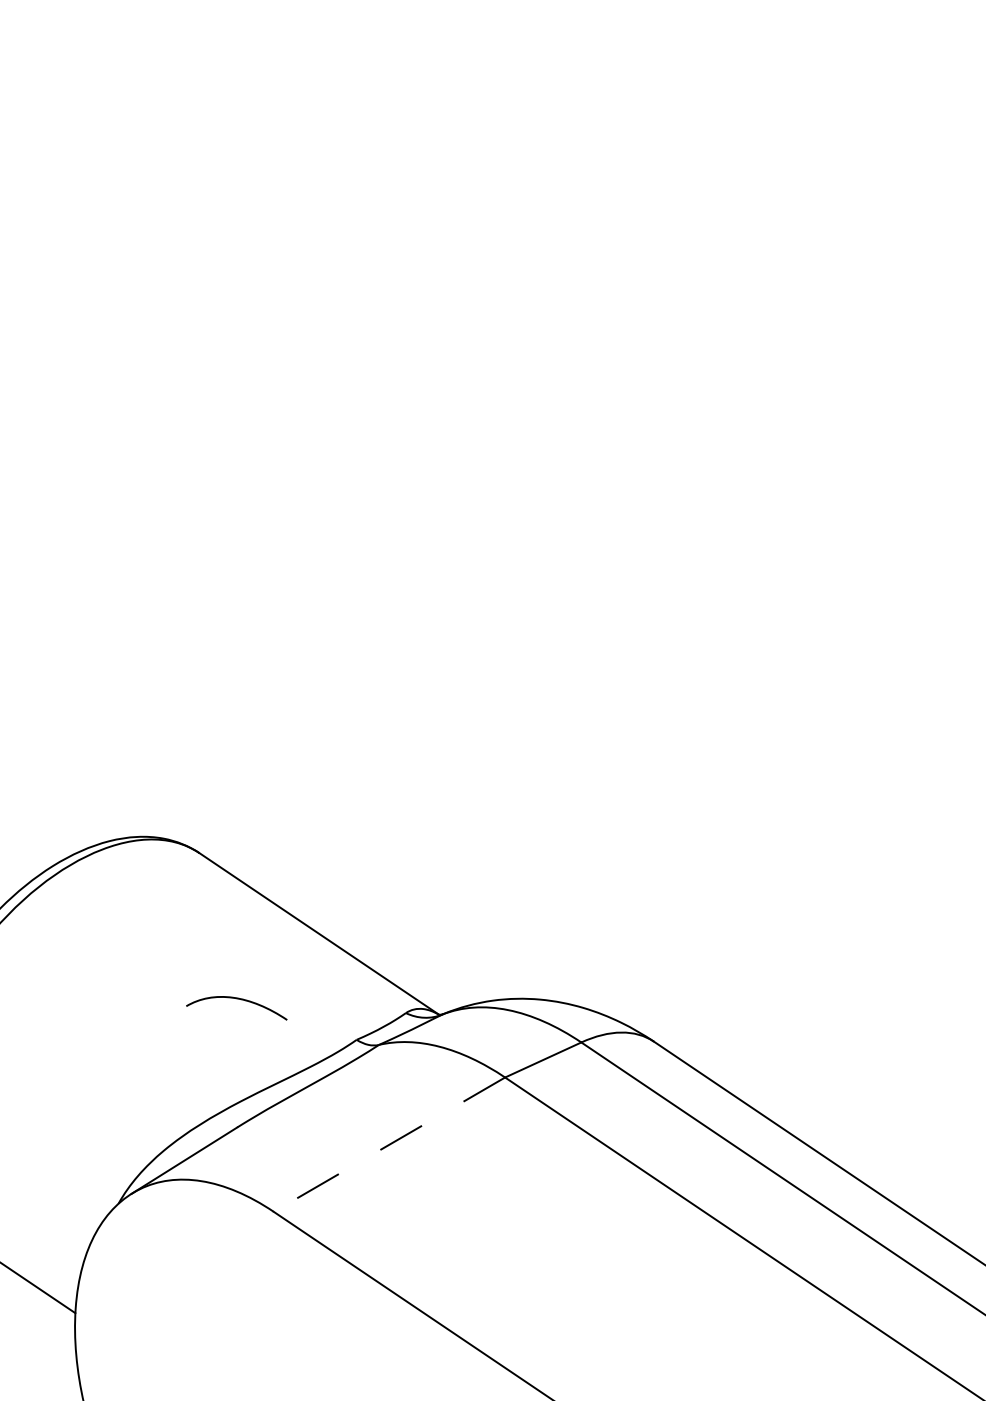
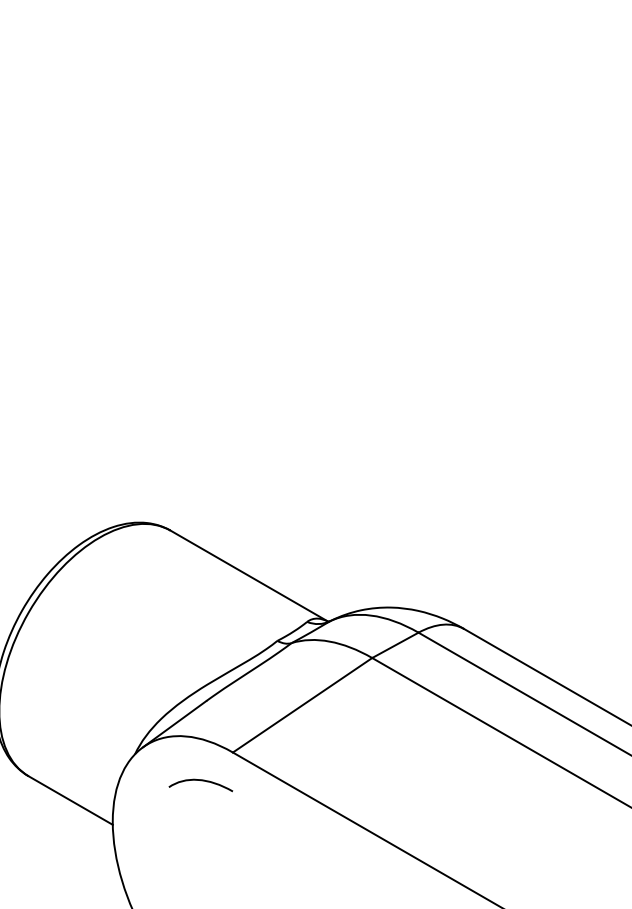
curve: (238, 1000) -> (201, 781), moved
line: (389, 1145) -> (302, 705), dashed -> solid

